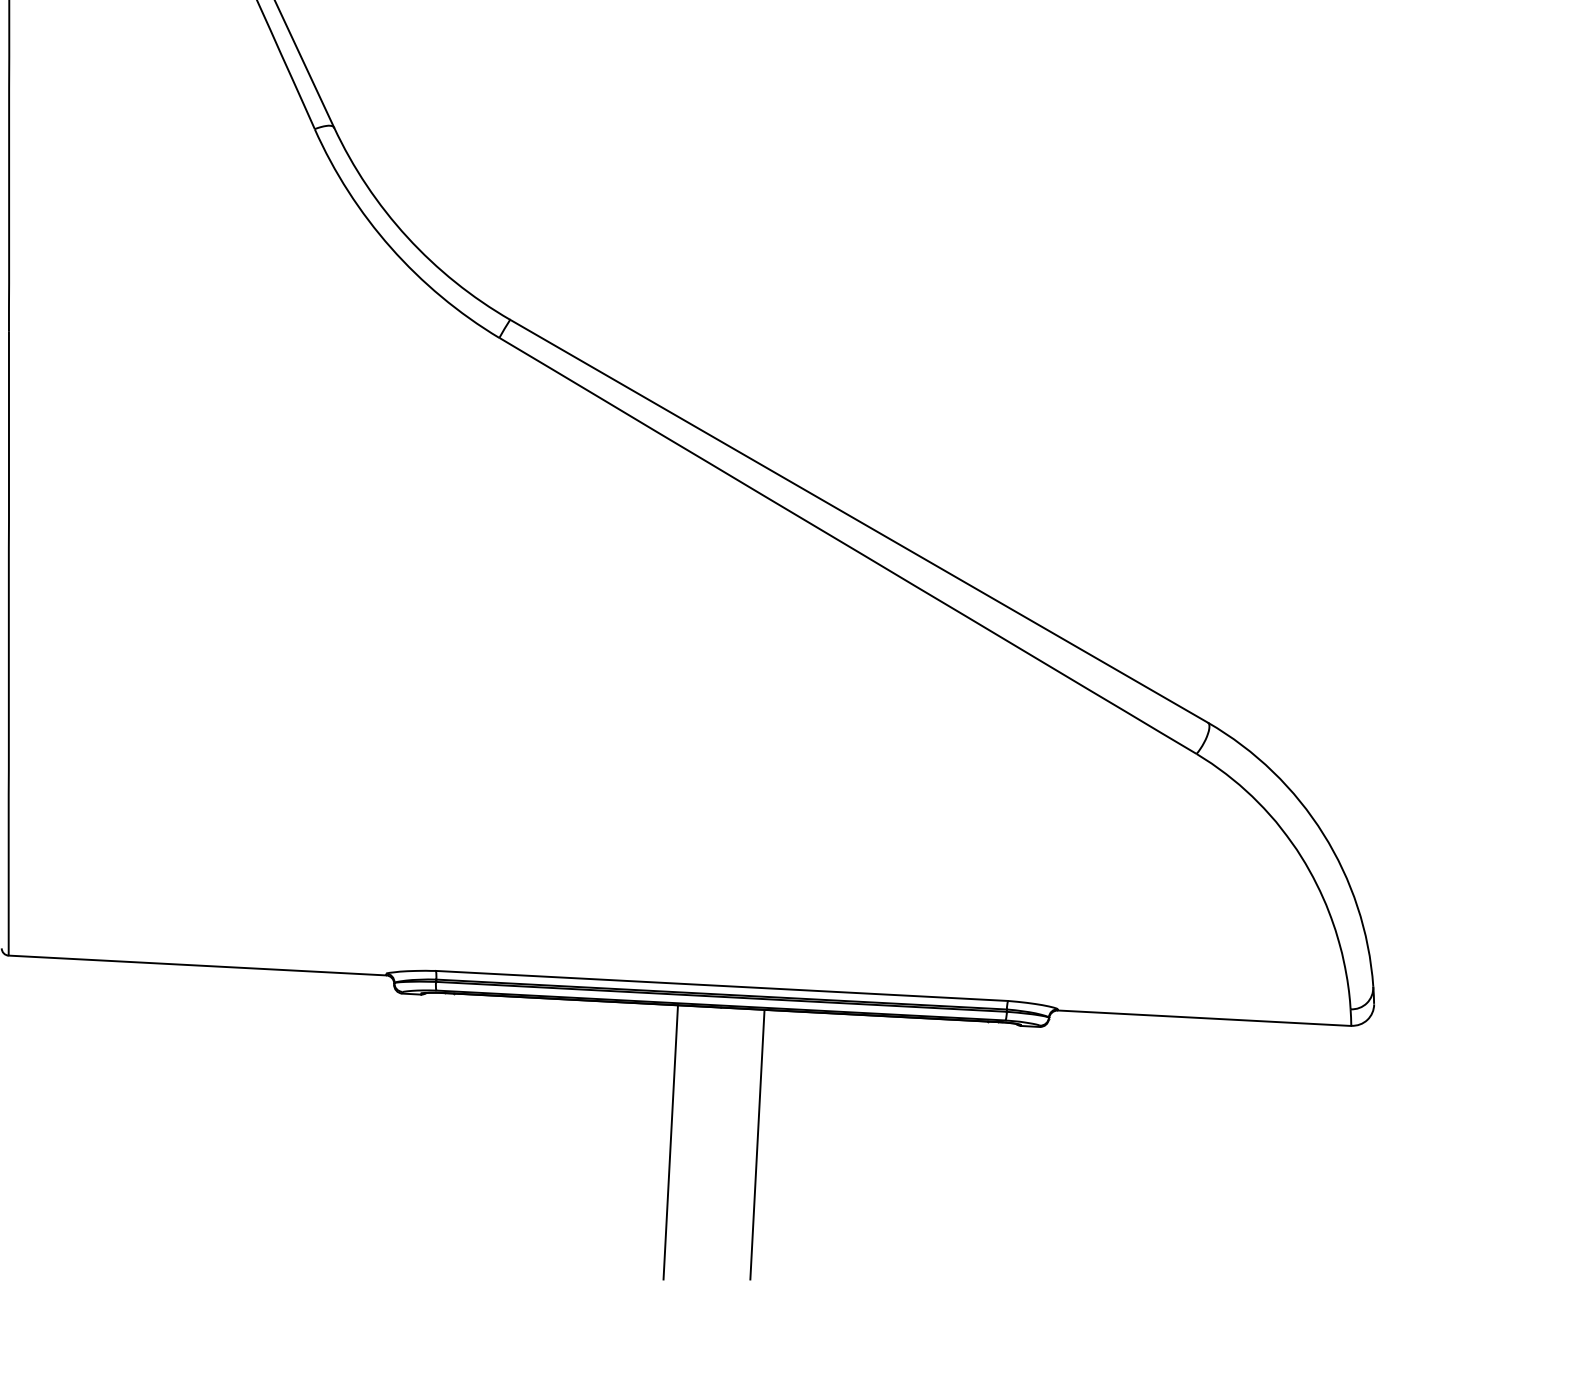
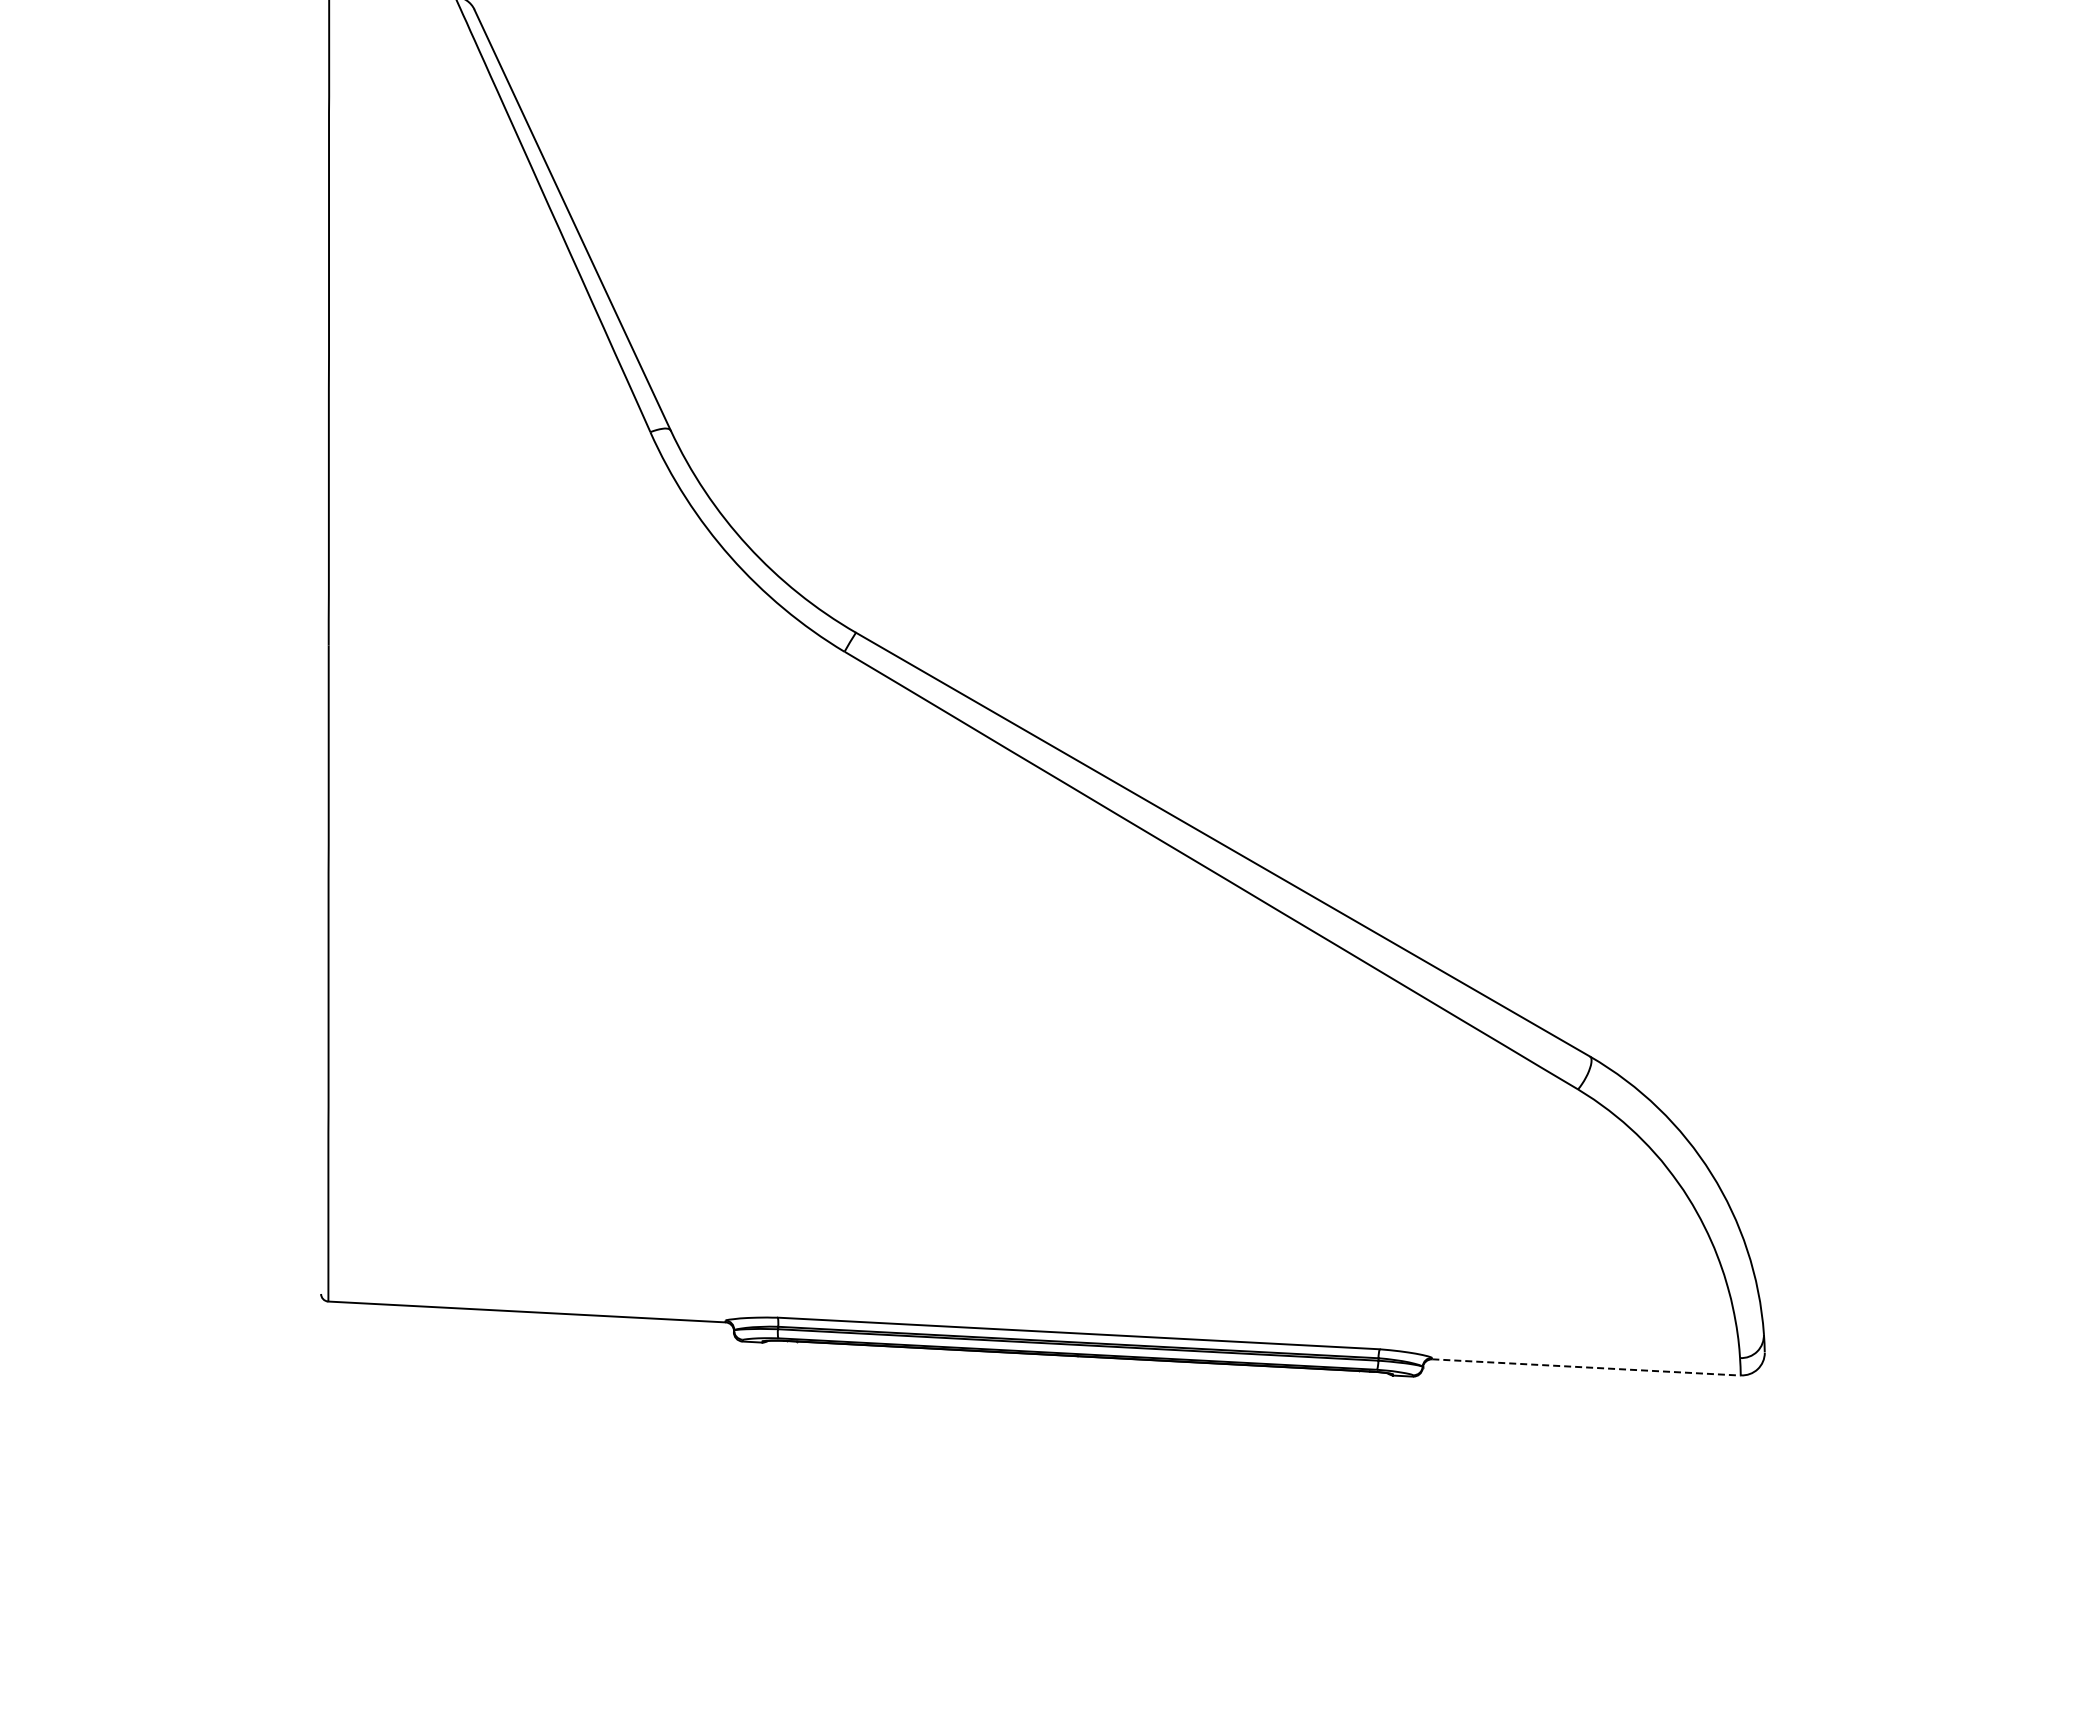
line: (1205, 1018) -> (1587, 1367), solid -> dashed
line: (670, 1141) -> (1024, 1497), removed
line: (756, 1144) -> (1115, 1500), removed

